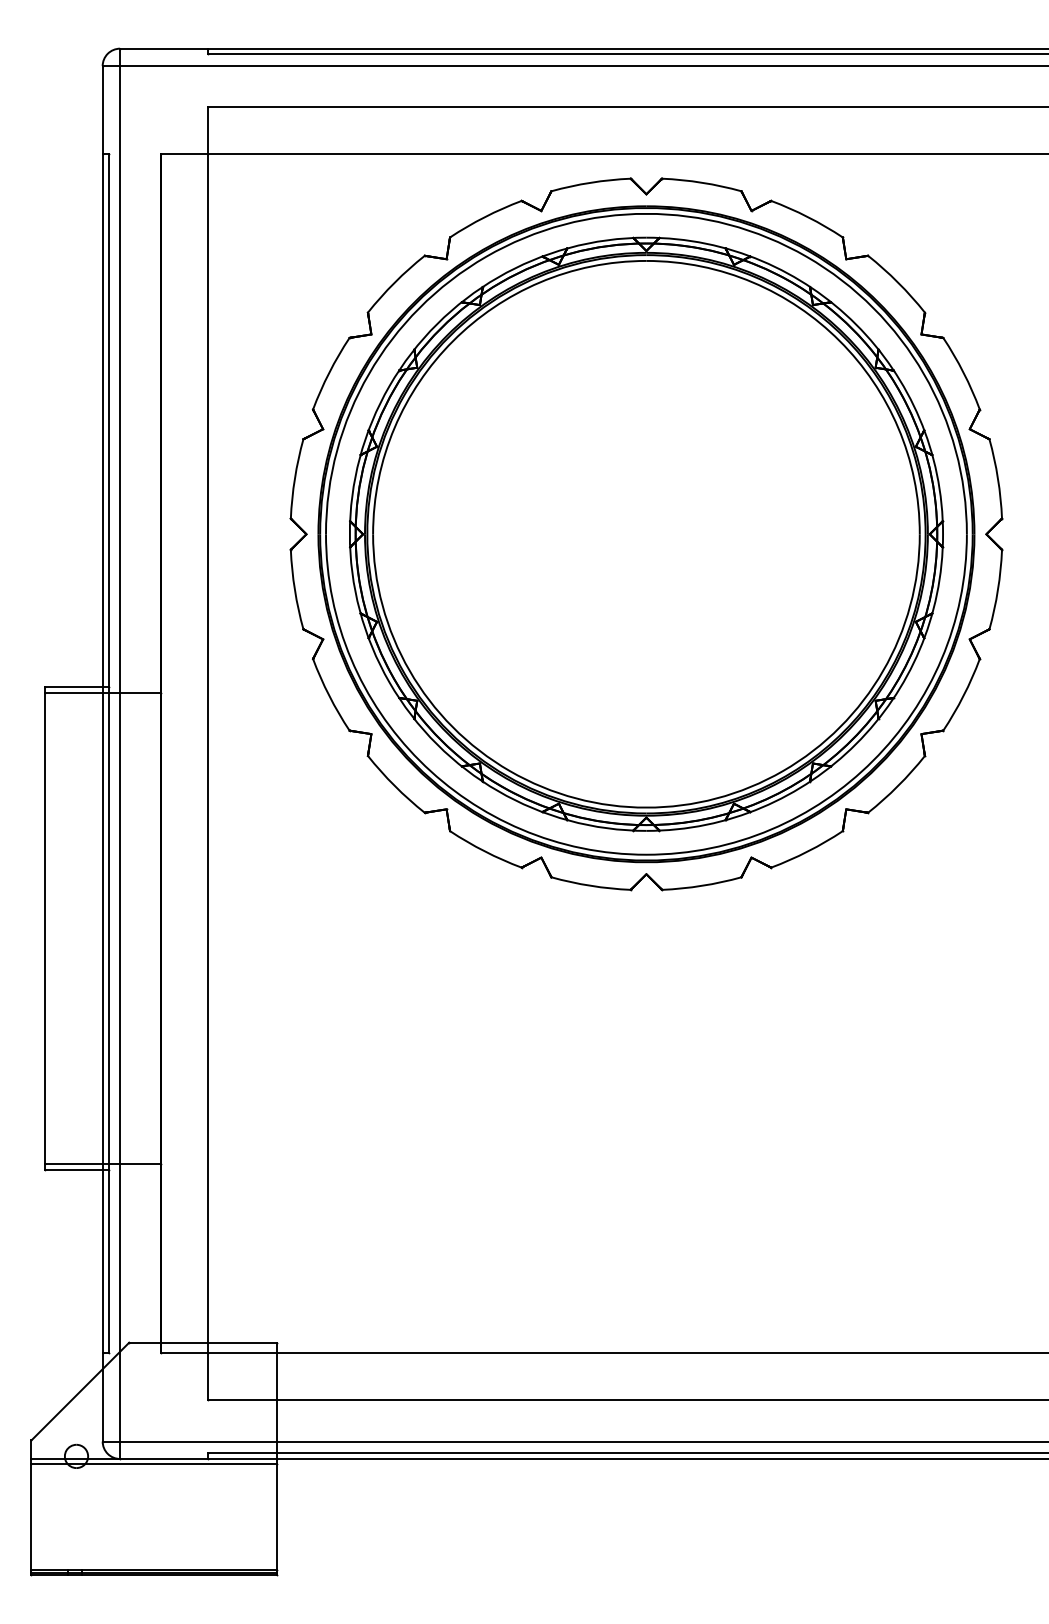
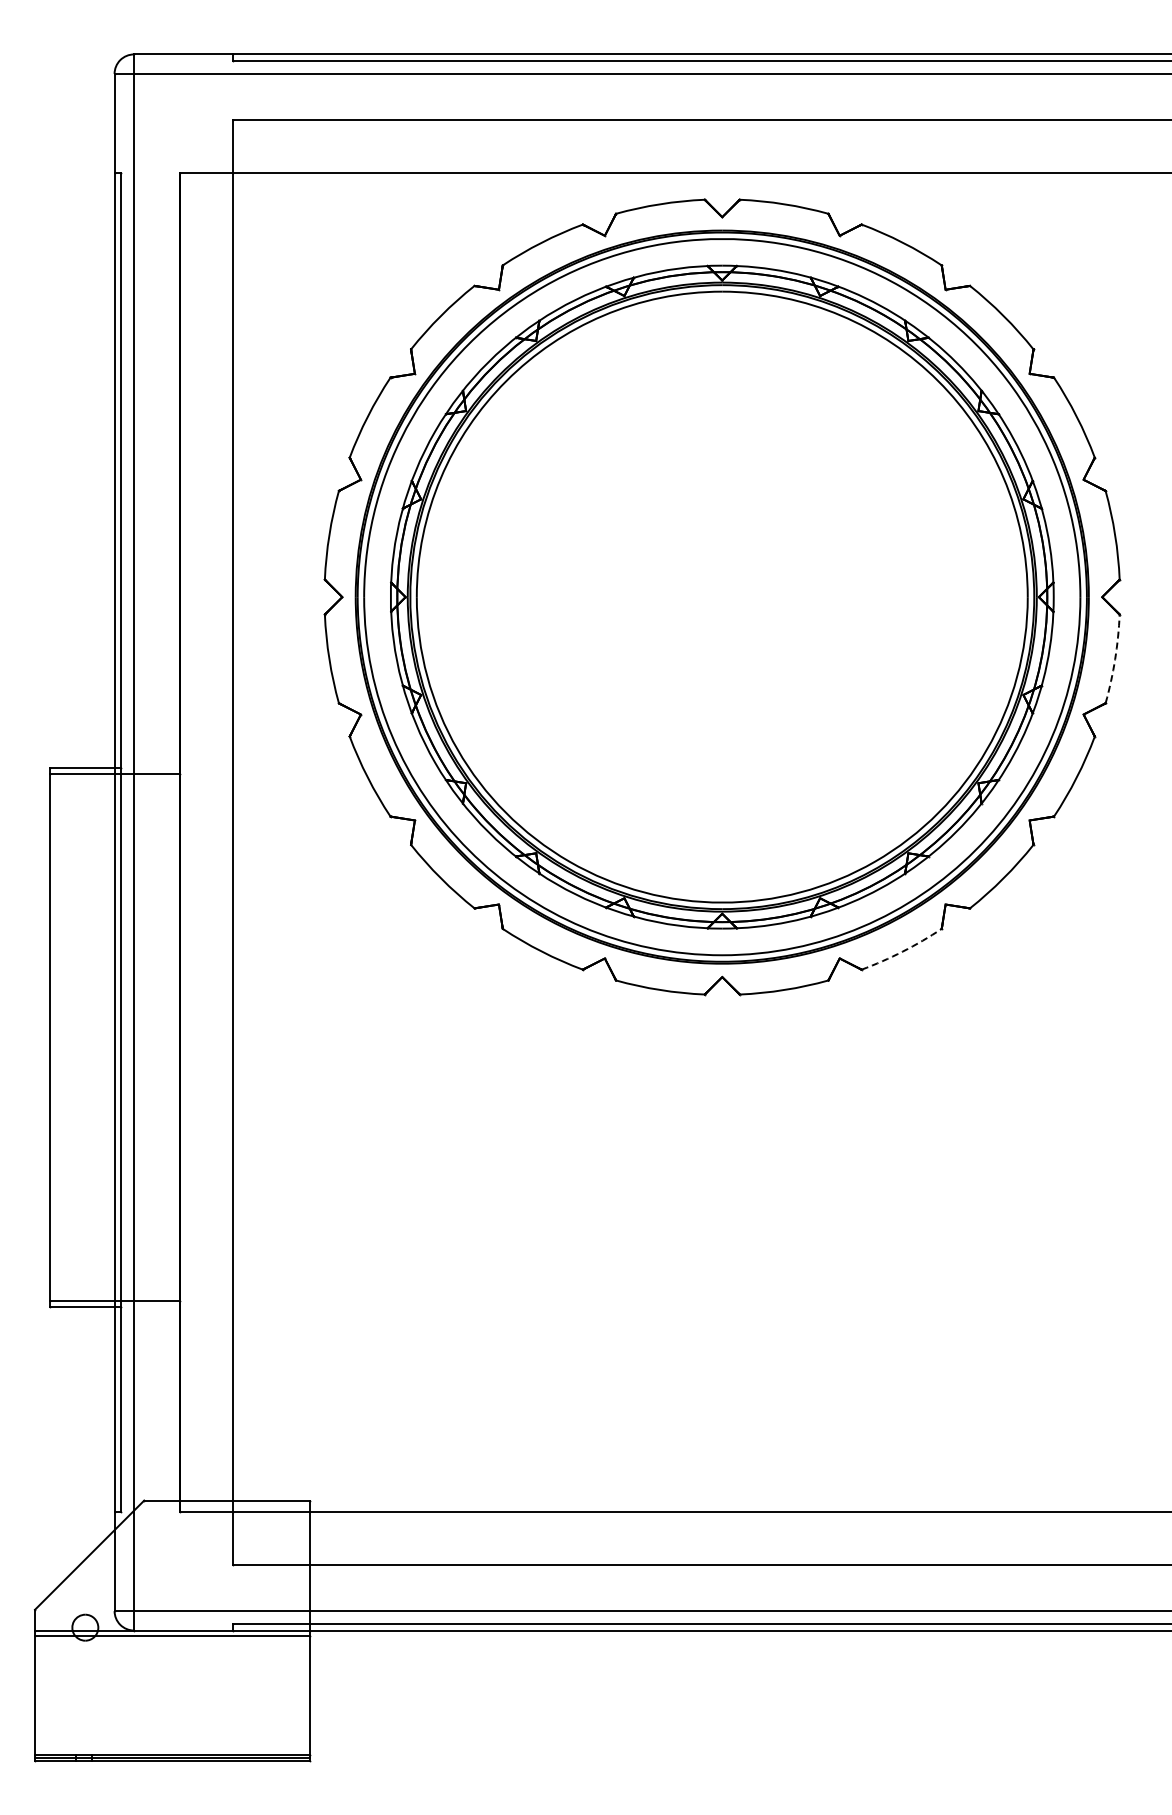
arc: (998, 590) -> (1115, 659), solid -> dashed
arc: (807, 851) -> (902, 951), solid -> dashed

